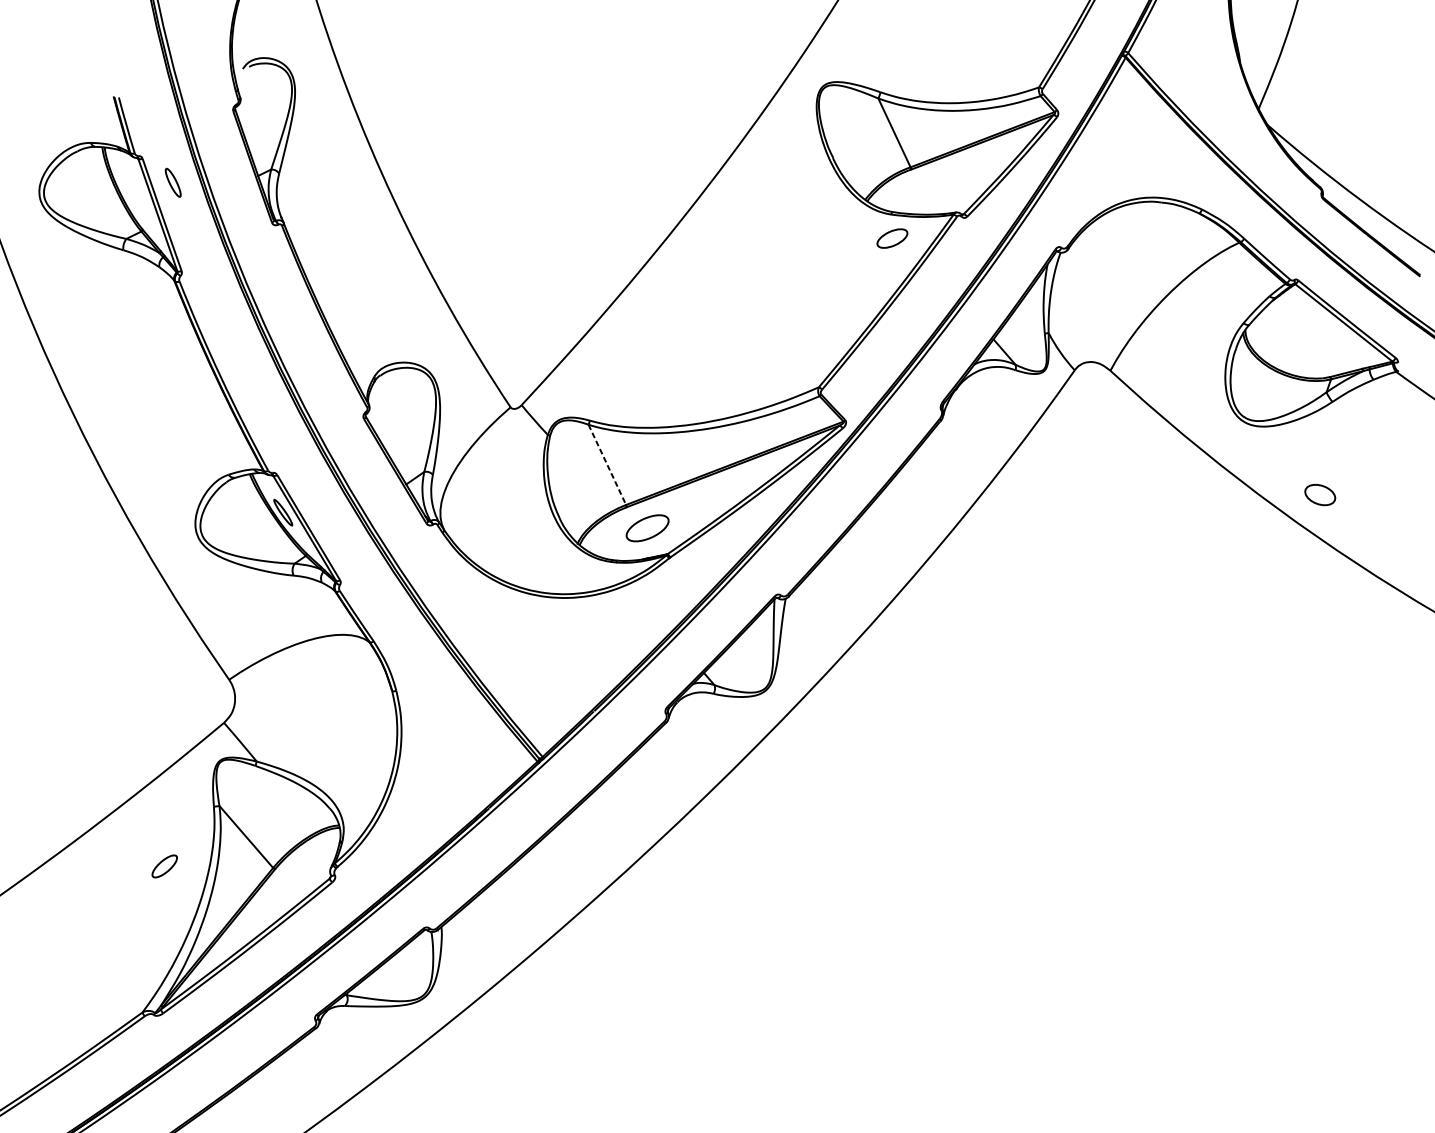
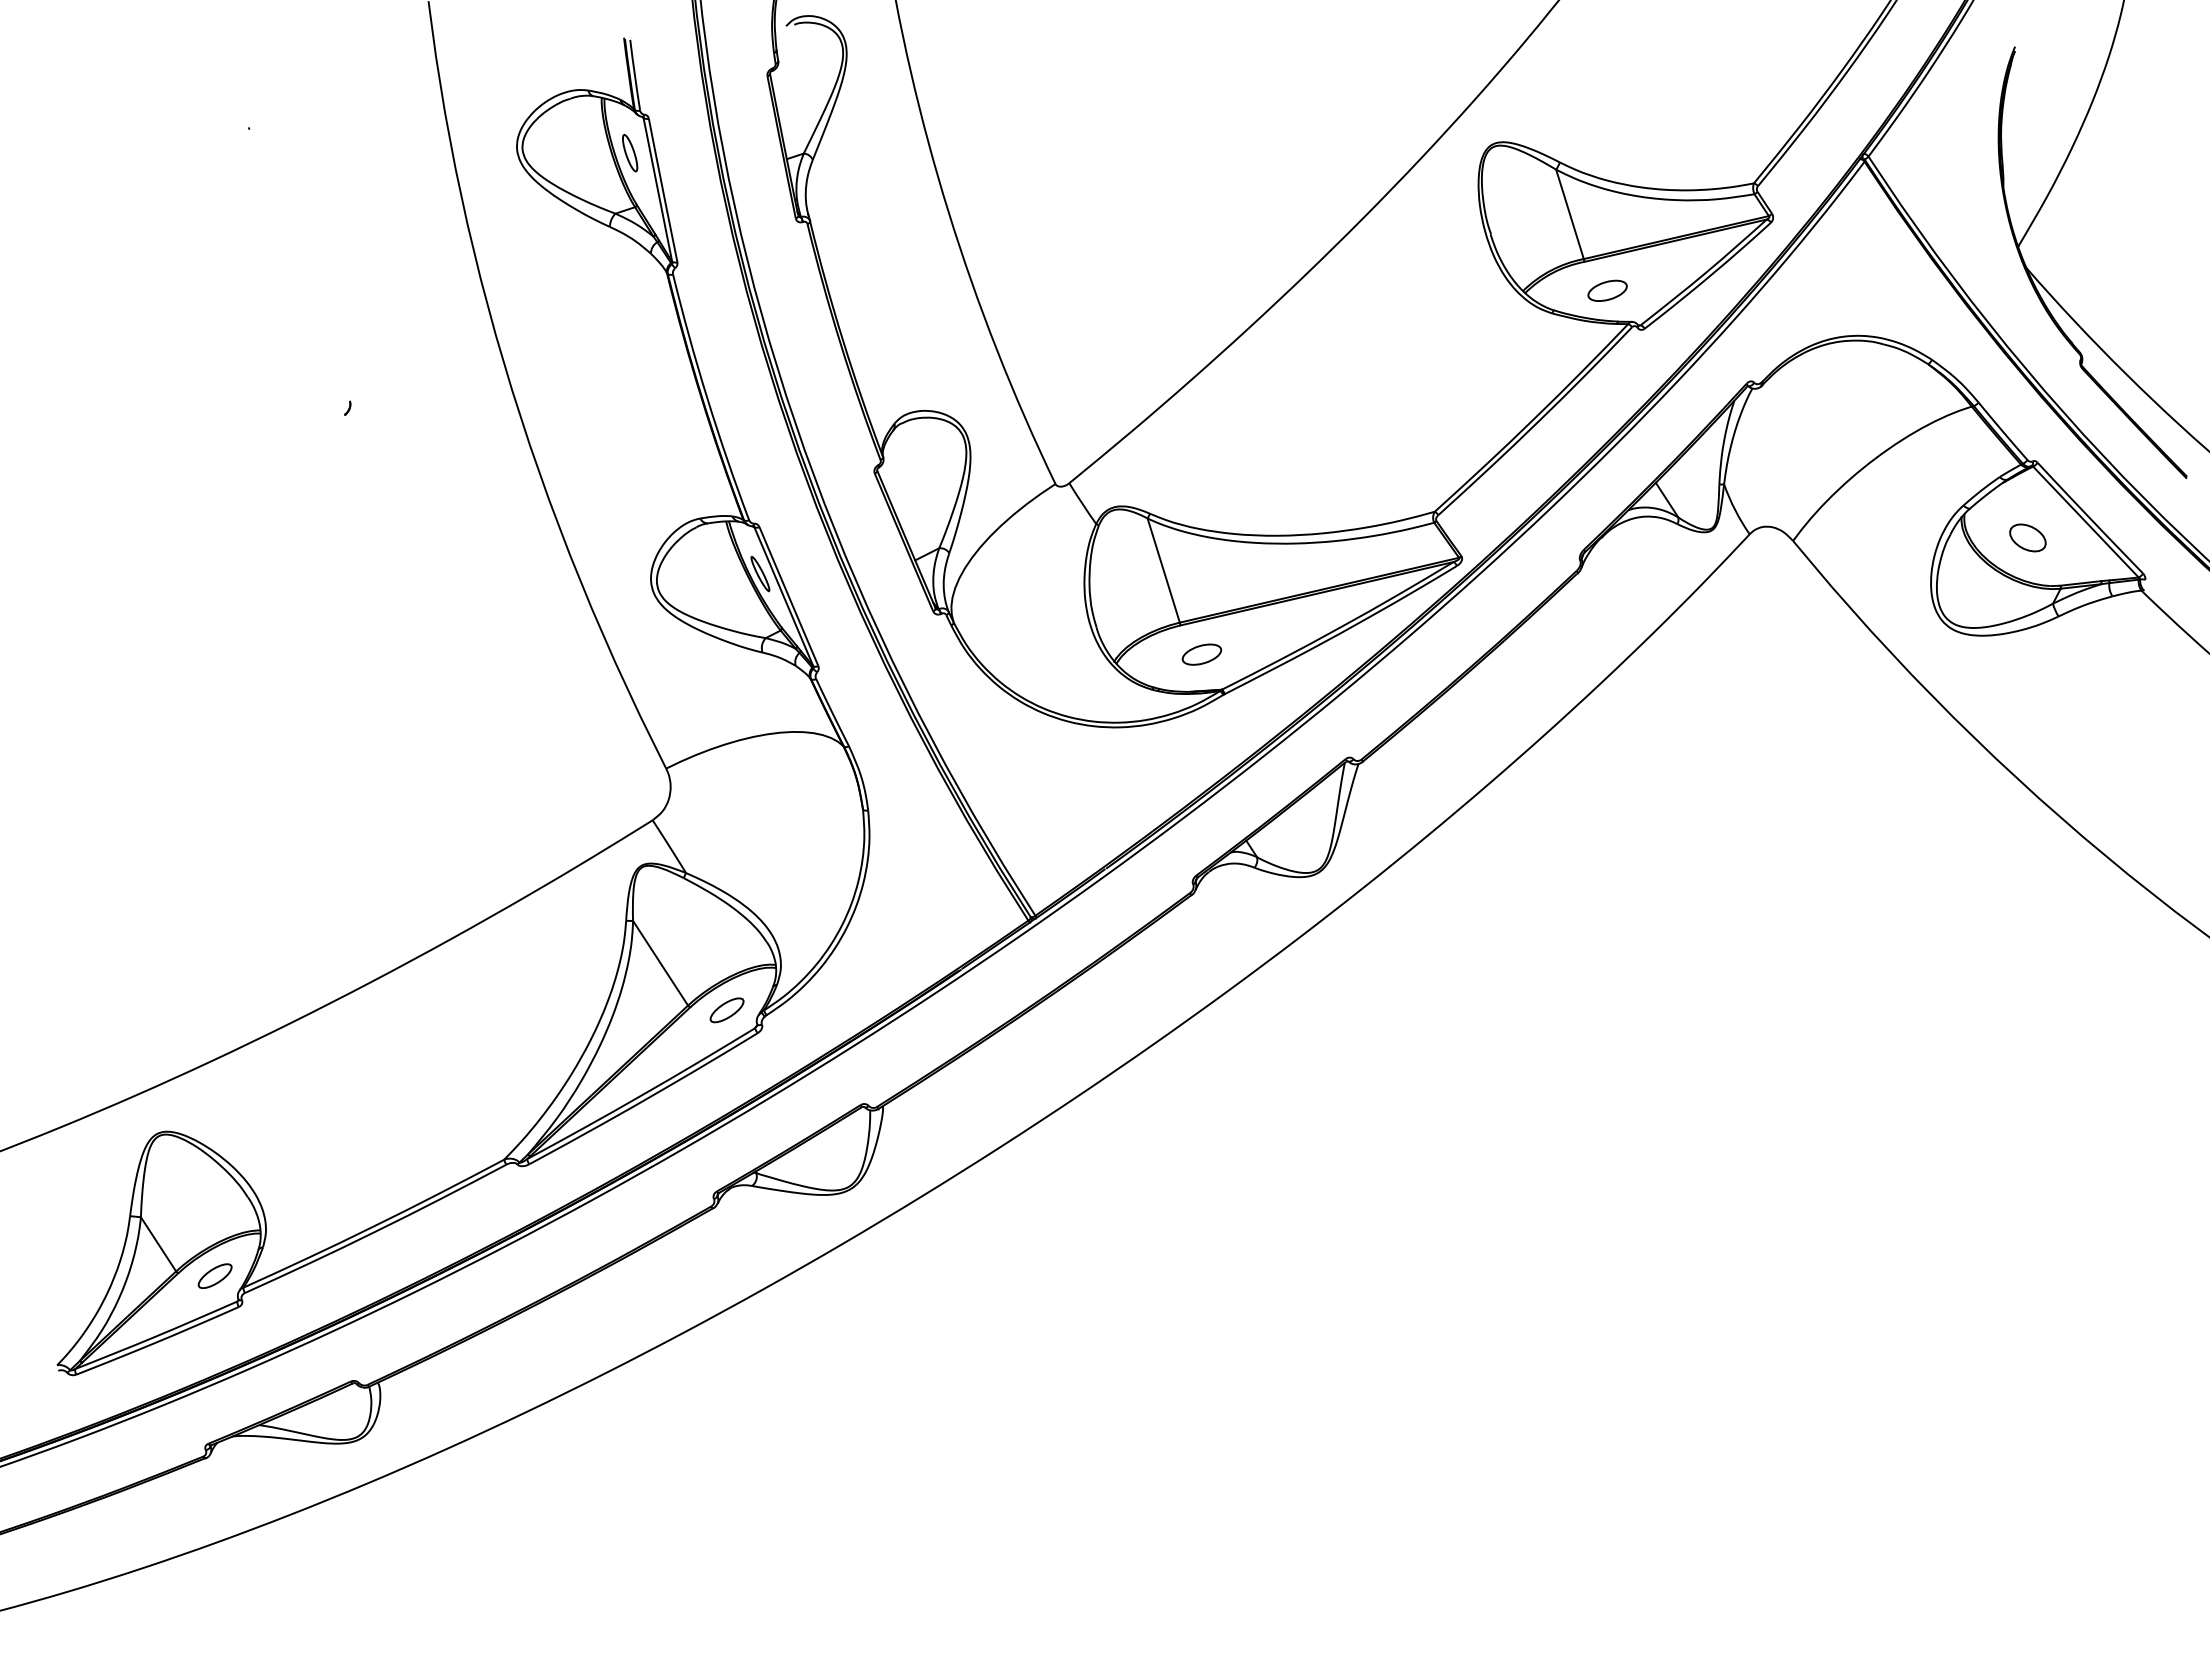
part: (173, 183) -> (630, 153), moved
part: (892, 238) -> (1607, 290), moved
line: (607, 464) -> (1163, 570), dashed -> solid
part: (1319, 494) -> (2027, 537), moved
part: (647, 528) -> (1201, 654), size x0.71
part: (164, 866) -> (726, 1010), moved

